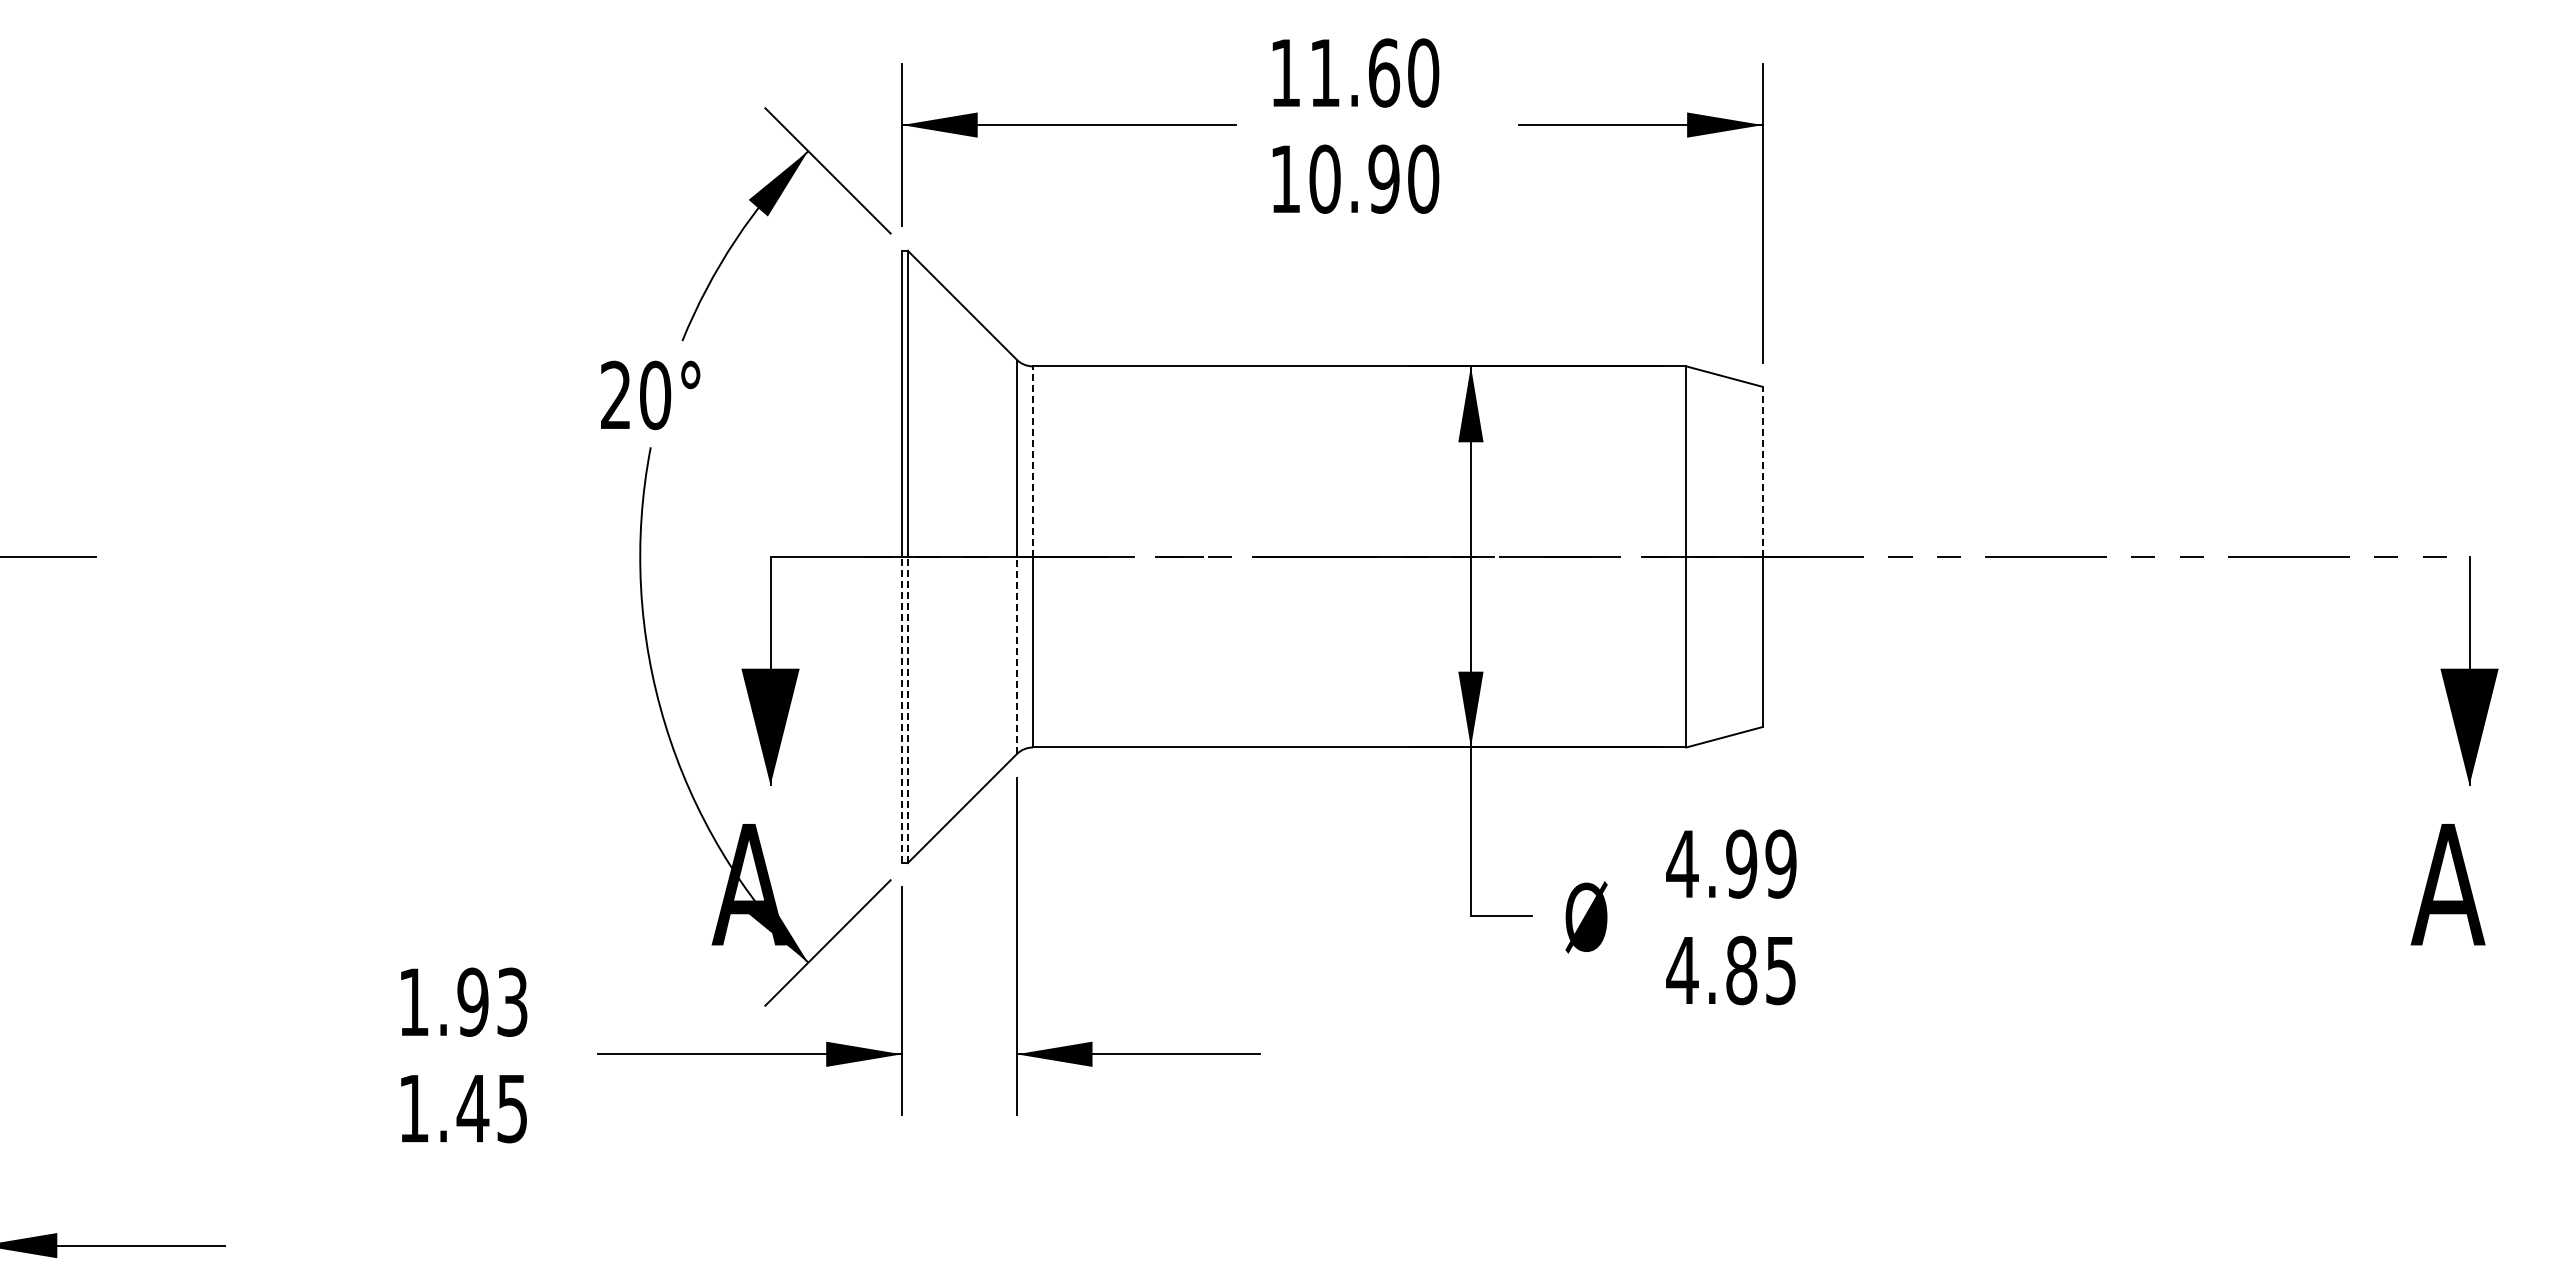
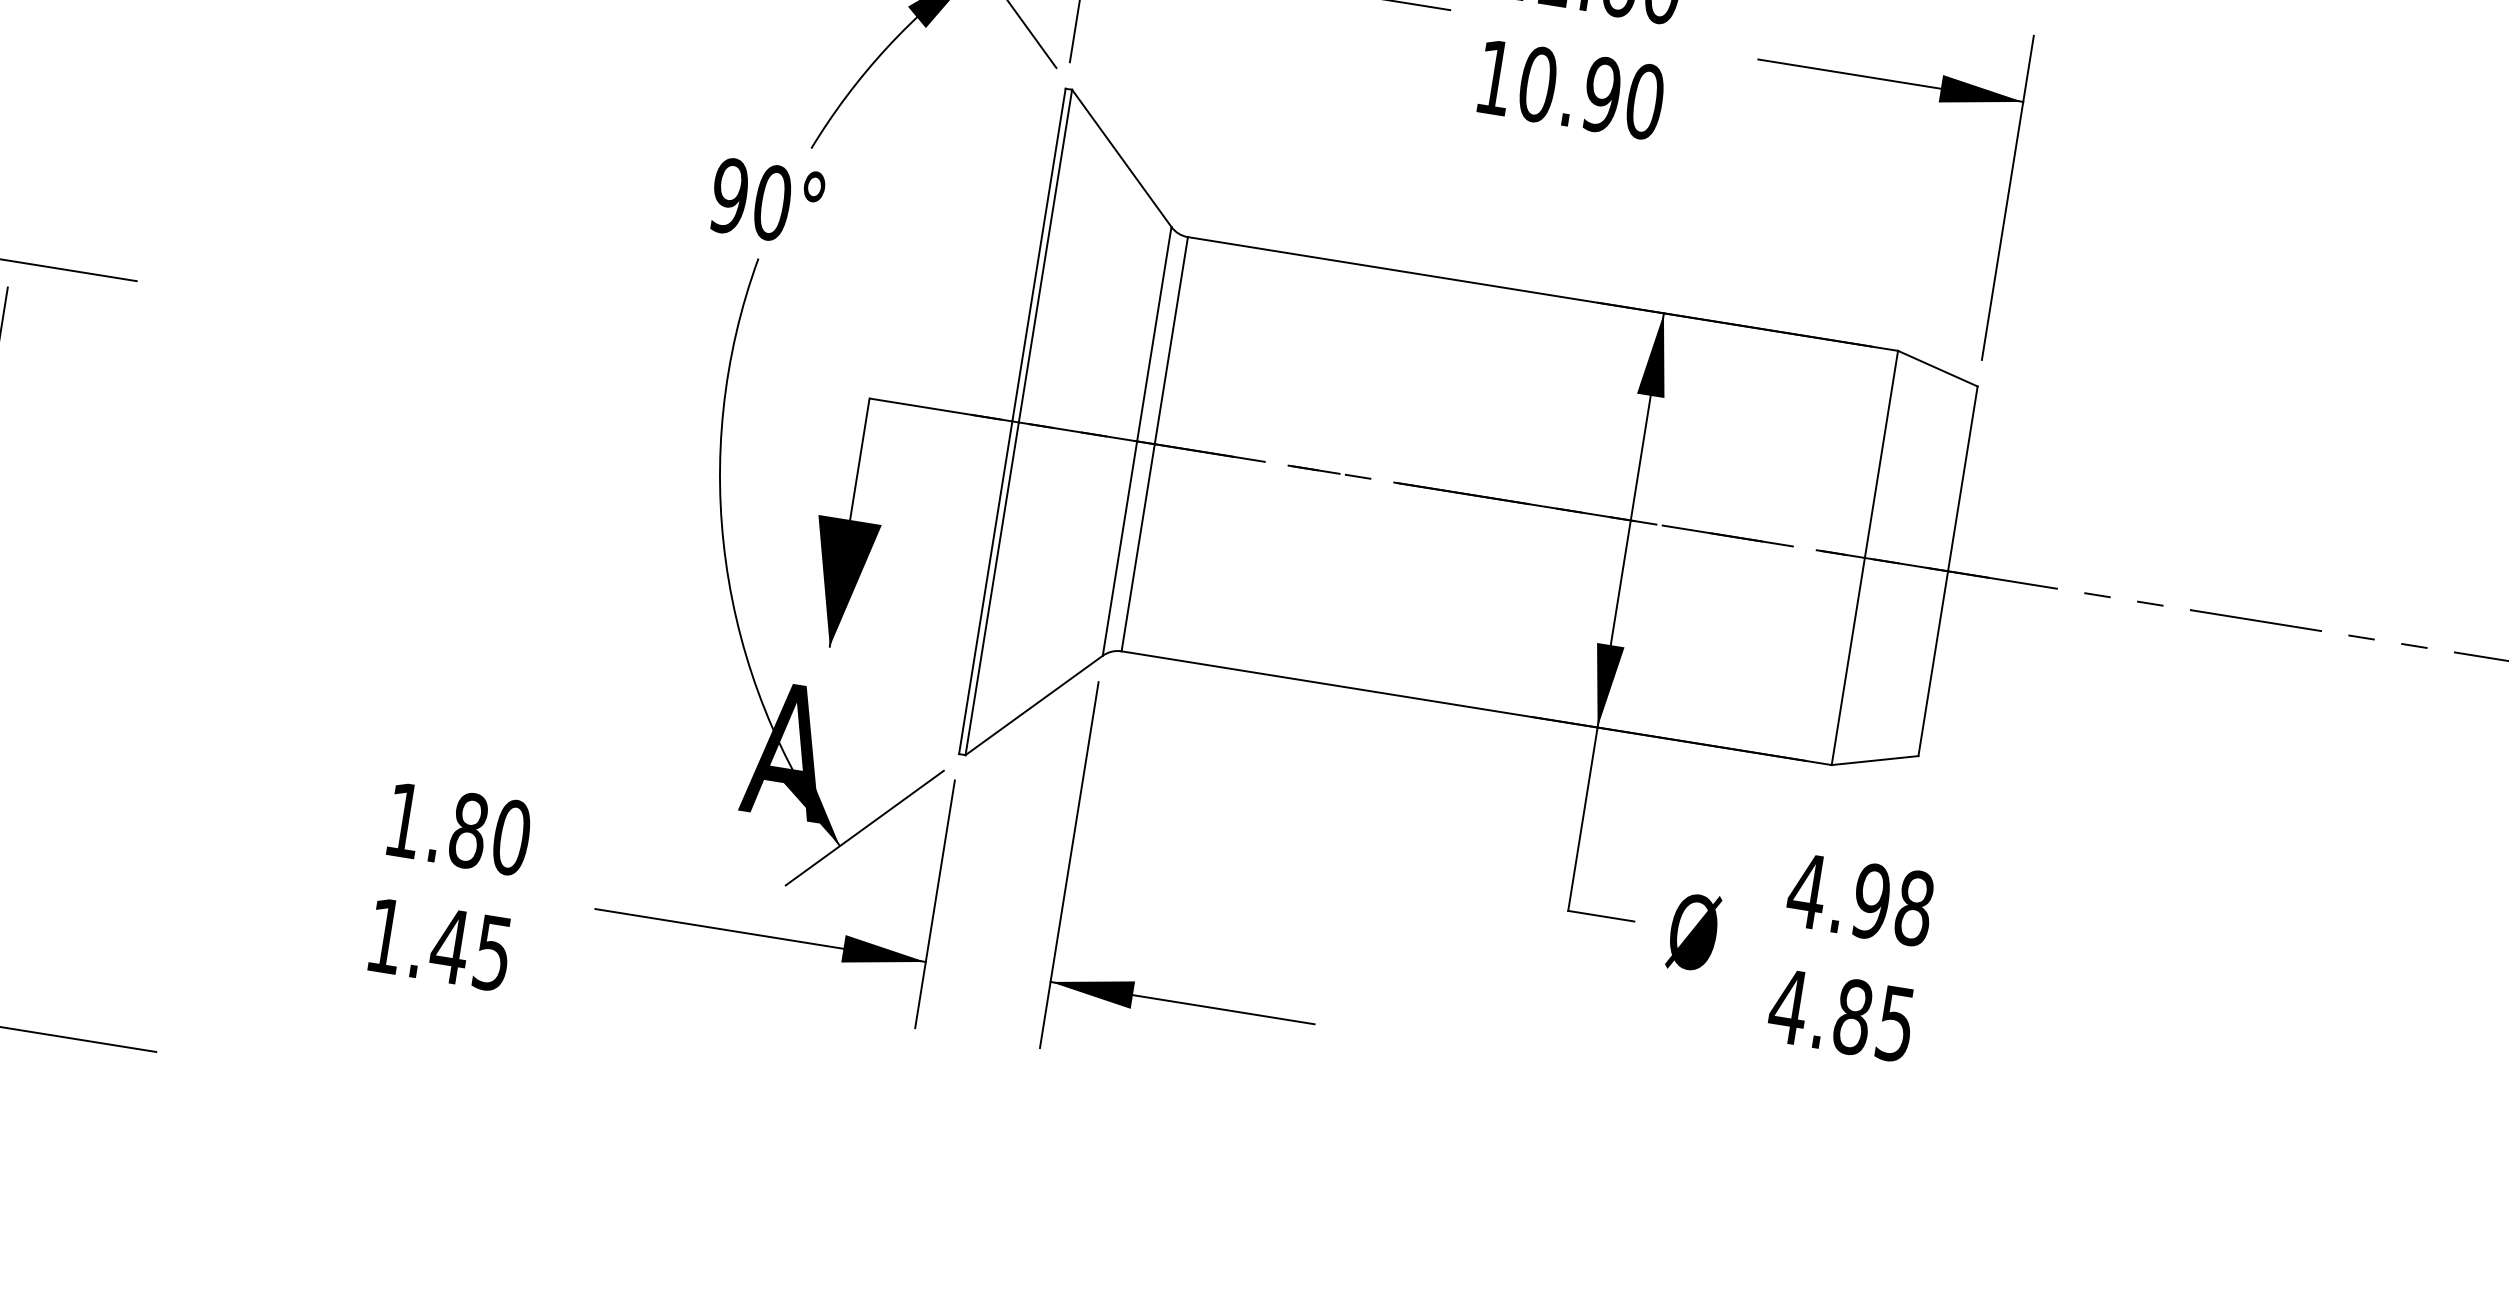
text: (615, 395) -> (729, 196), 20° -> 90°
line: (1032, 461) -> (1170, 340), dashed -> solid
line: (1762, 471) -> (1962, 478), dashed -> solid
line: (1016, 655) -> (1119, 548), dashed -> solid
line: (901, 709) -> (985, 587), dashed -> solid
line: (907, 709) -> (991, 588), dashed -> solid
text: (1780, 863) -> (1913, 907), 4.99 -> 4.98
text: (492, 1001) -> (489, 833), 1.93 -> 1.80

